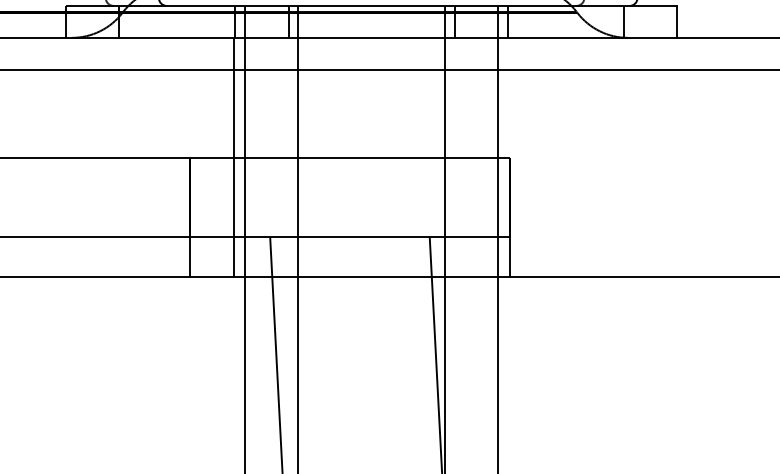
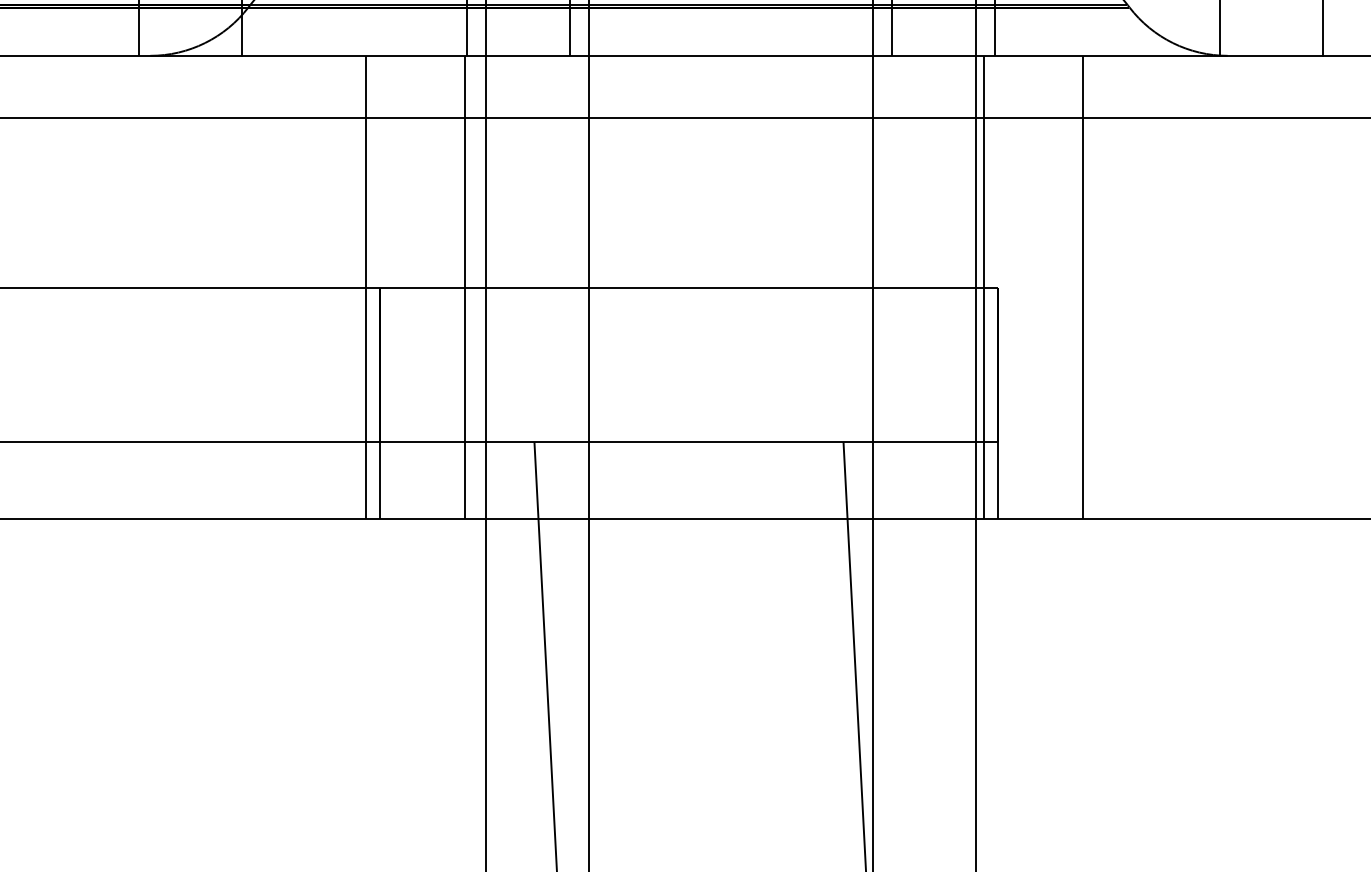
line: (183, 157) -> (366, 287), added
line: (502, 157) -> (984, 287), added
line: (553, 157) -> (1083, 287), added

